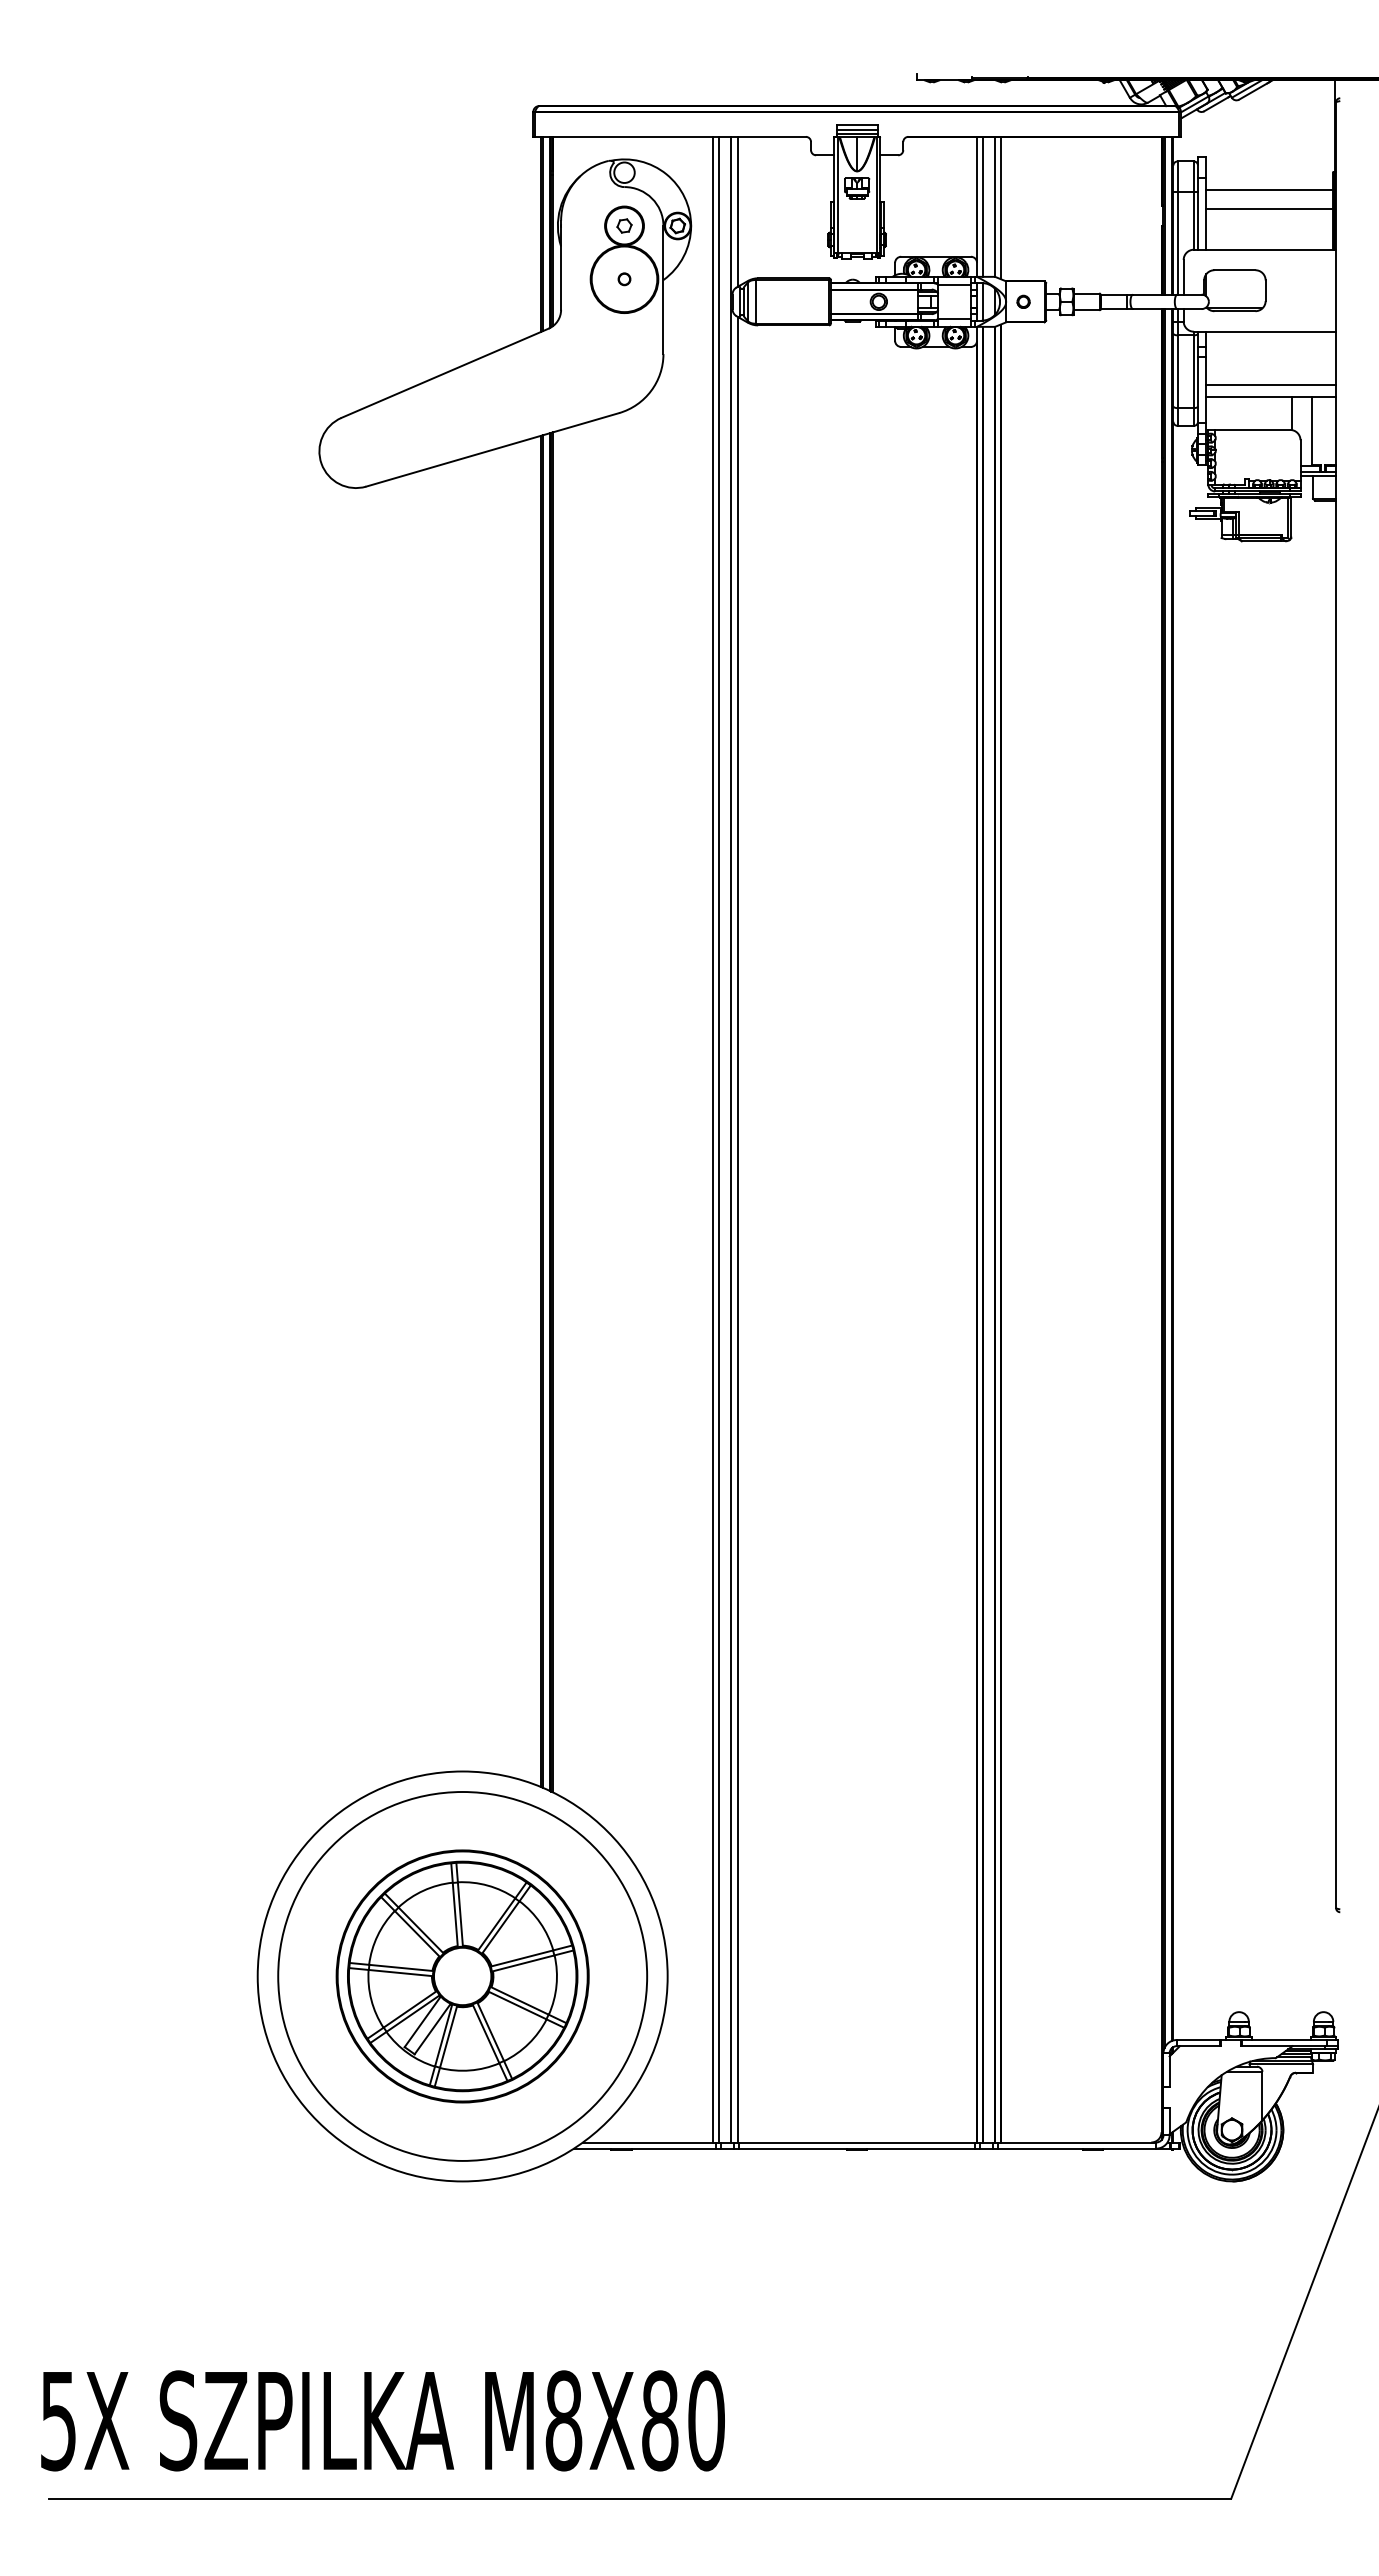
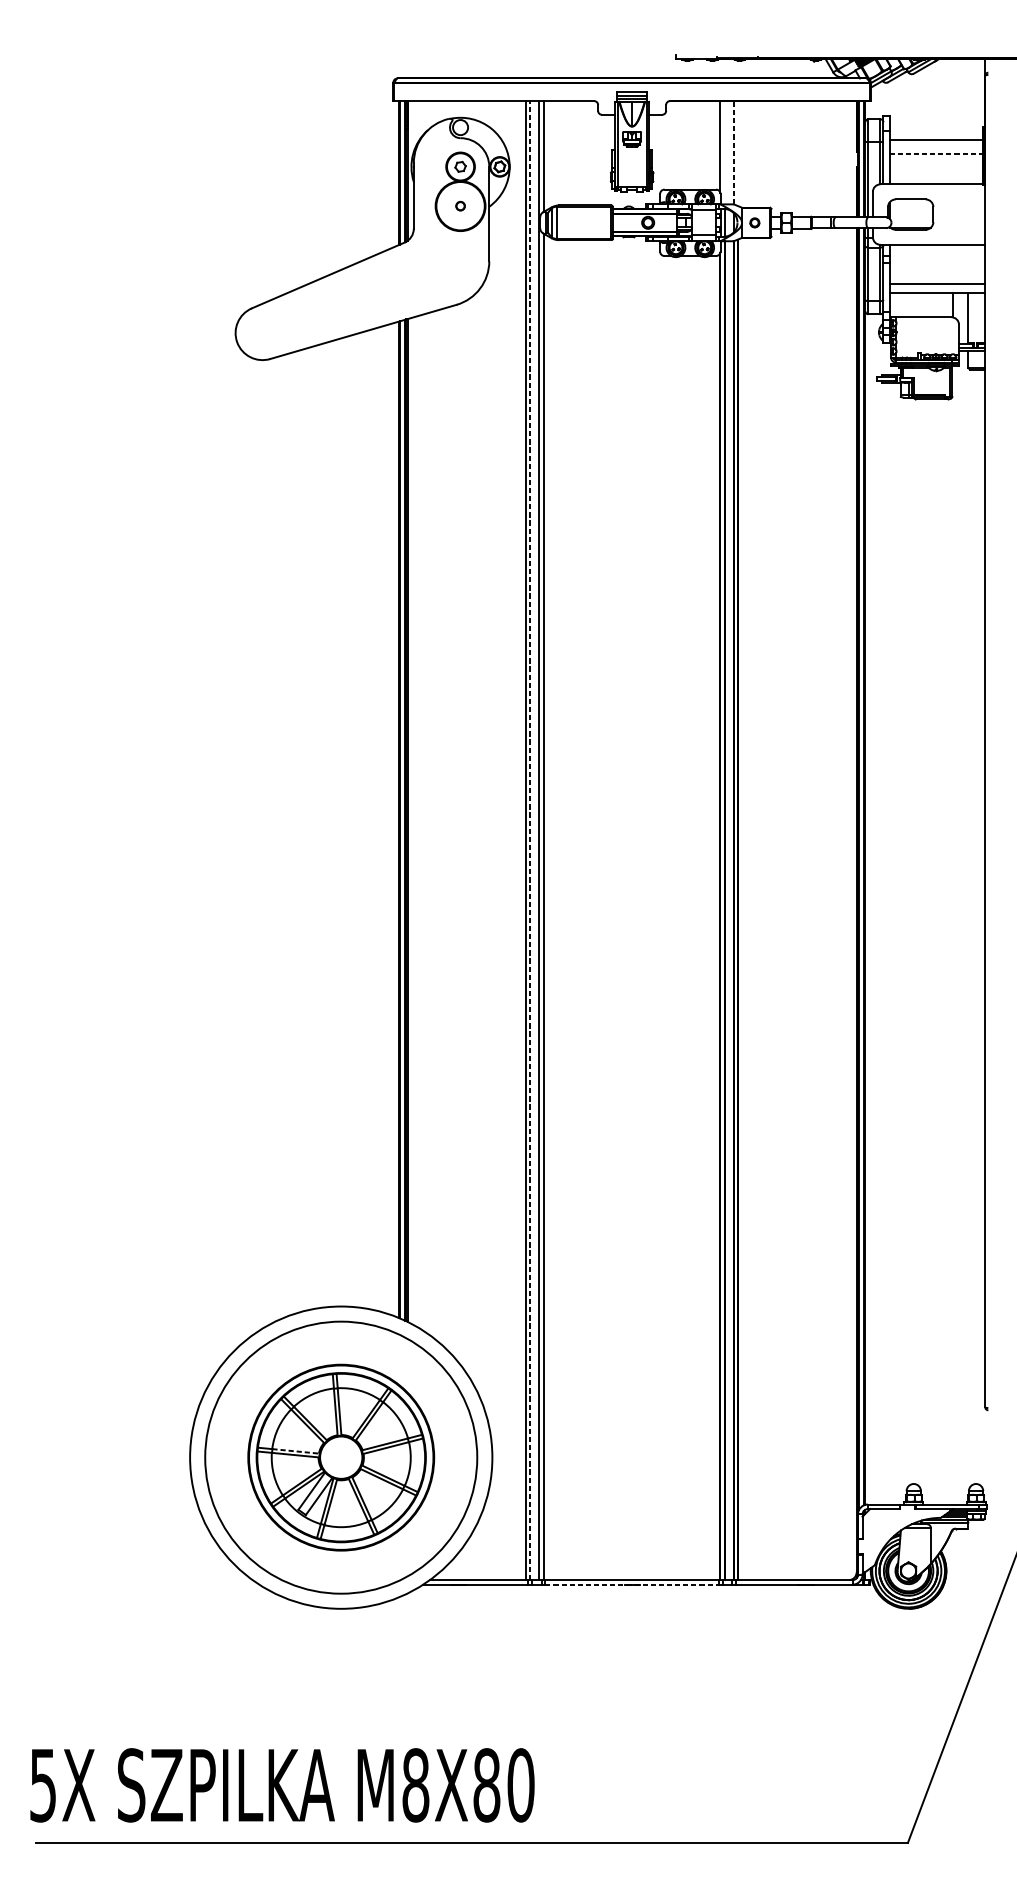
line: (983, 206) -> (725, 152), removed
line: (995, 206) -> (734, 152), solid -> dashed
line: (1000, 207) -> (737, 153), removed
line: (1270, 209) -> (936, 154), solid -> dashed
line: (718, 1139) -> (529, 840), solid -> dashed
line: (401, 1968) -> (296, 1451), solid -> dashed
line: (857, 2148) -> (632, 1584), solid -> dashed

